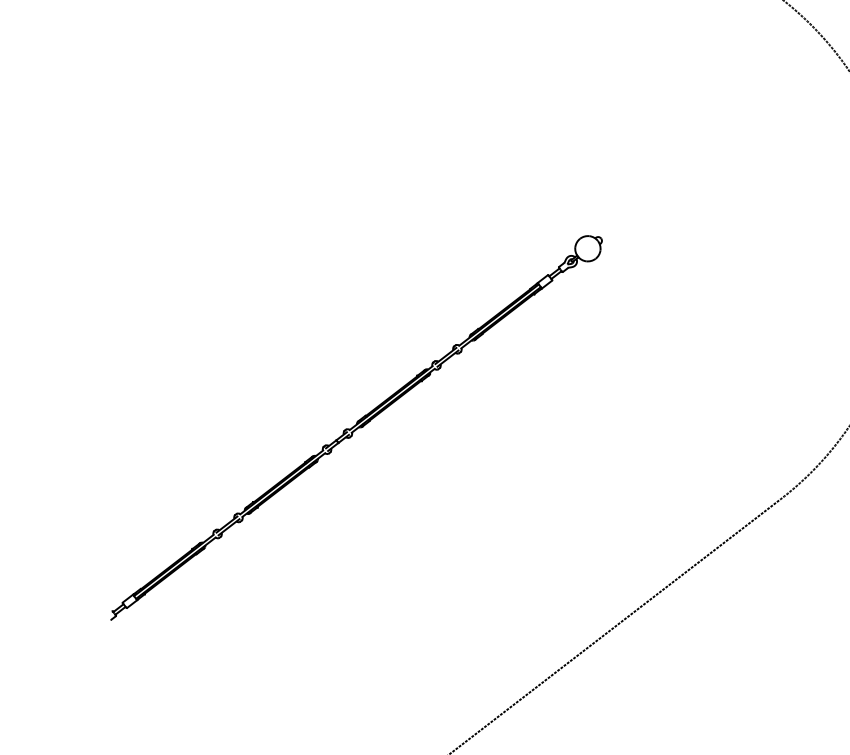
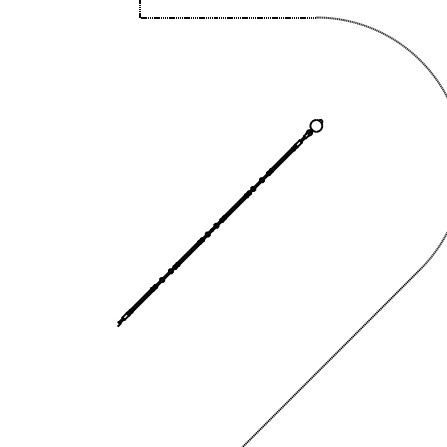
part: (357, 429) -> (220, 223), moved

